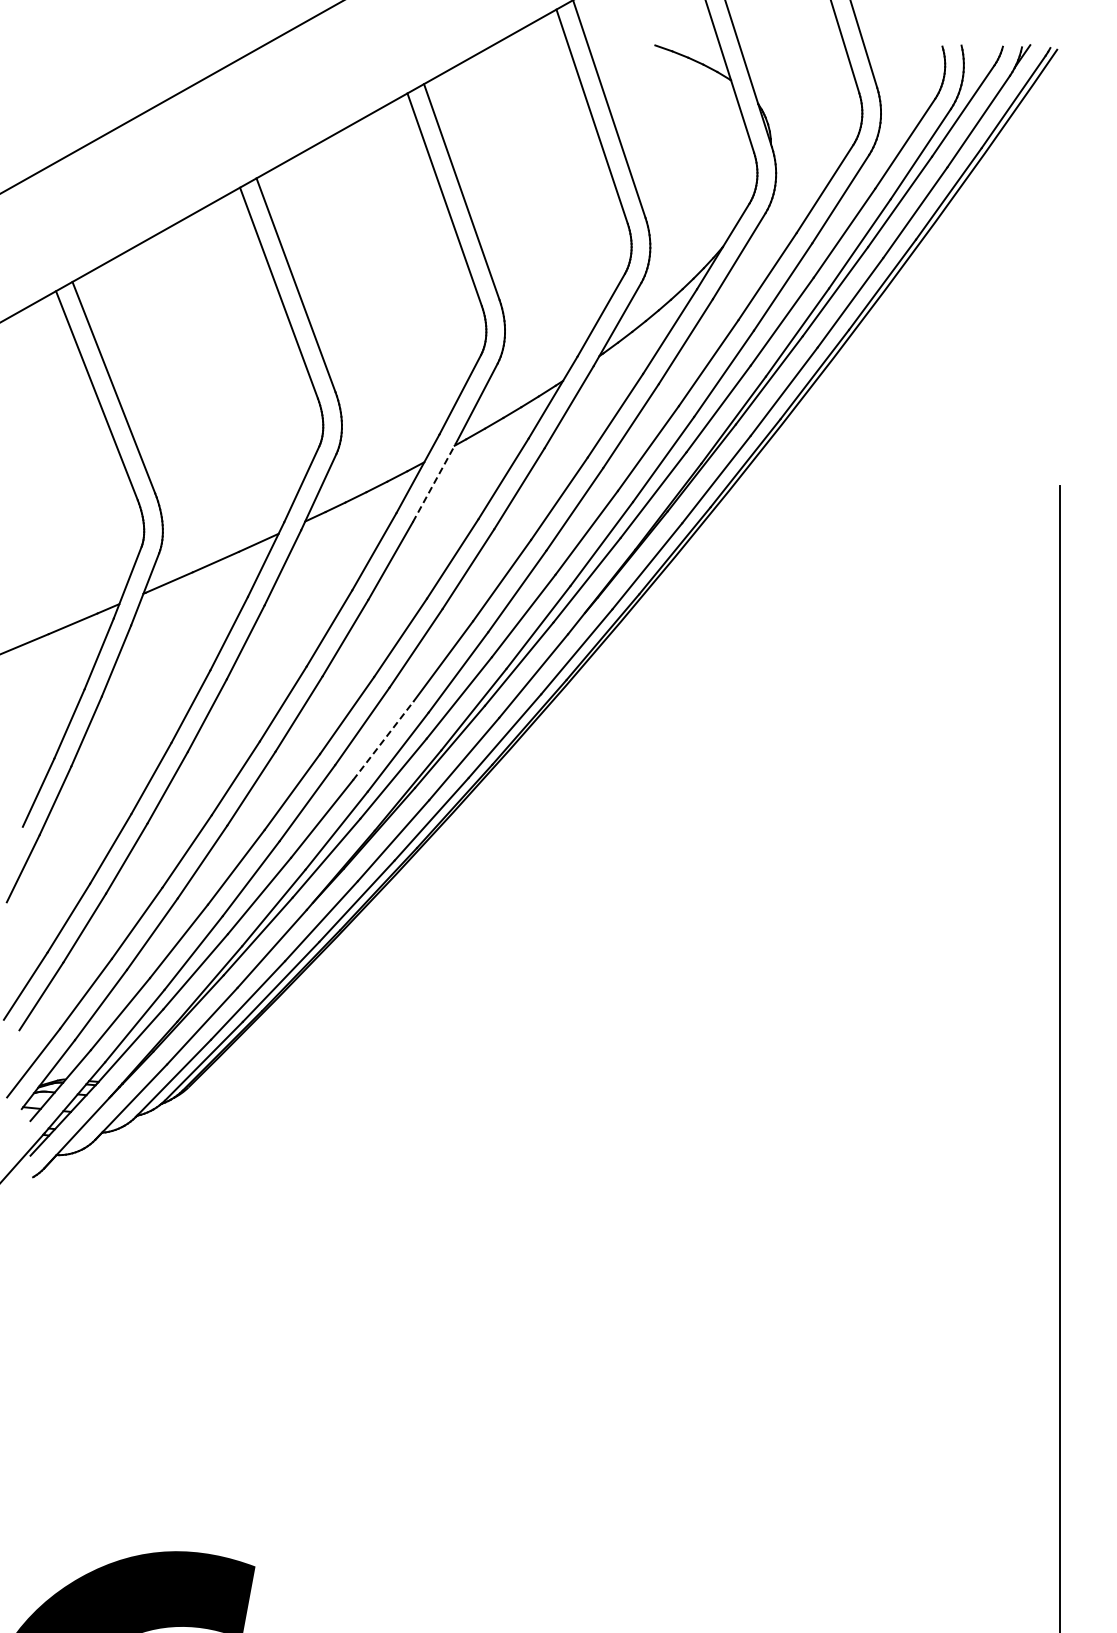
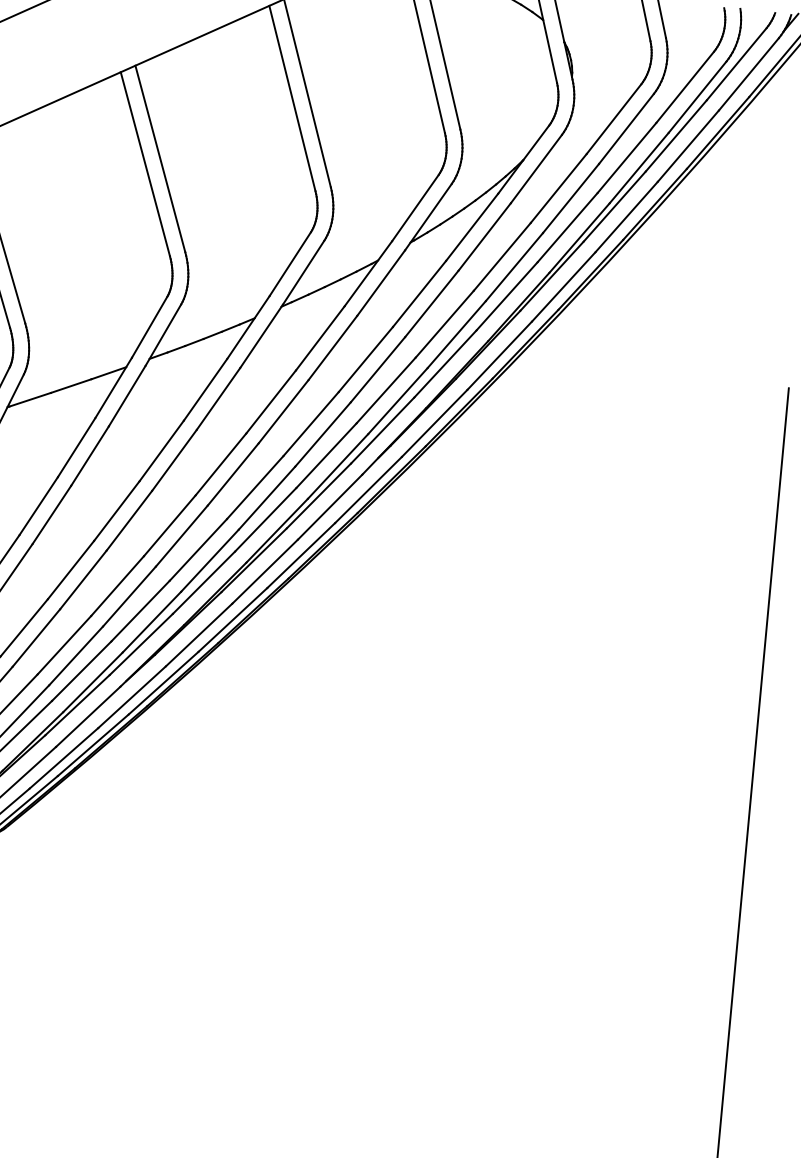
line: (434, 482) -> (261, 336), dashed -> solid
line: (383, 740) -> (198, 549), dashed -> solid

